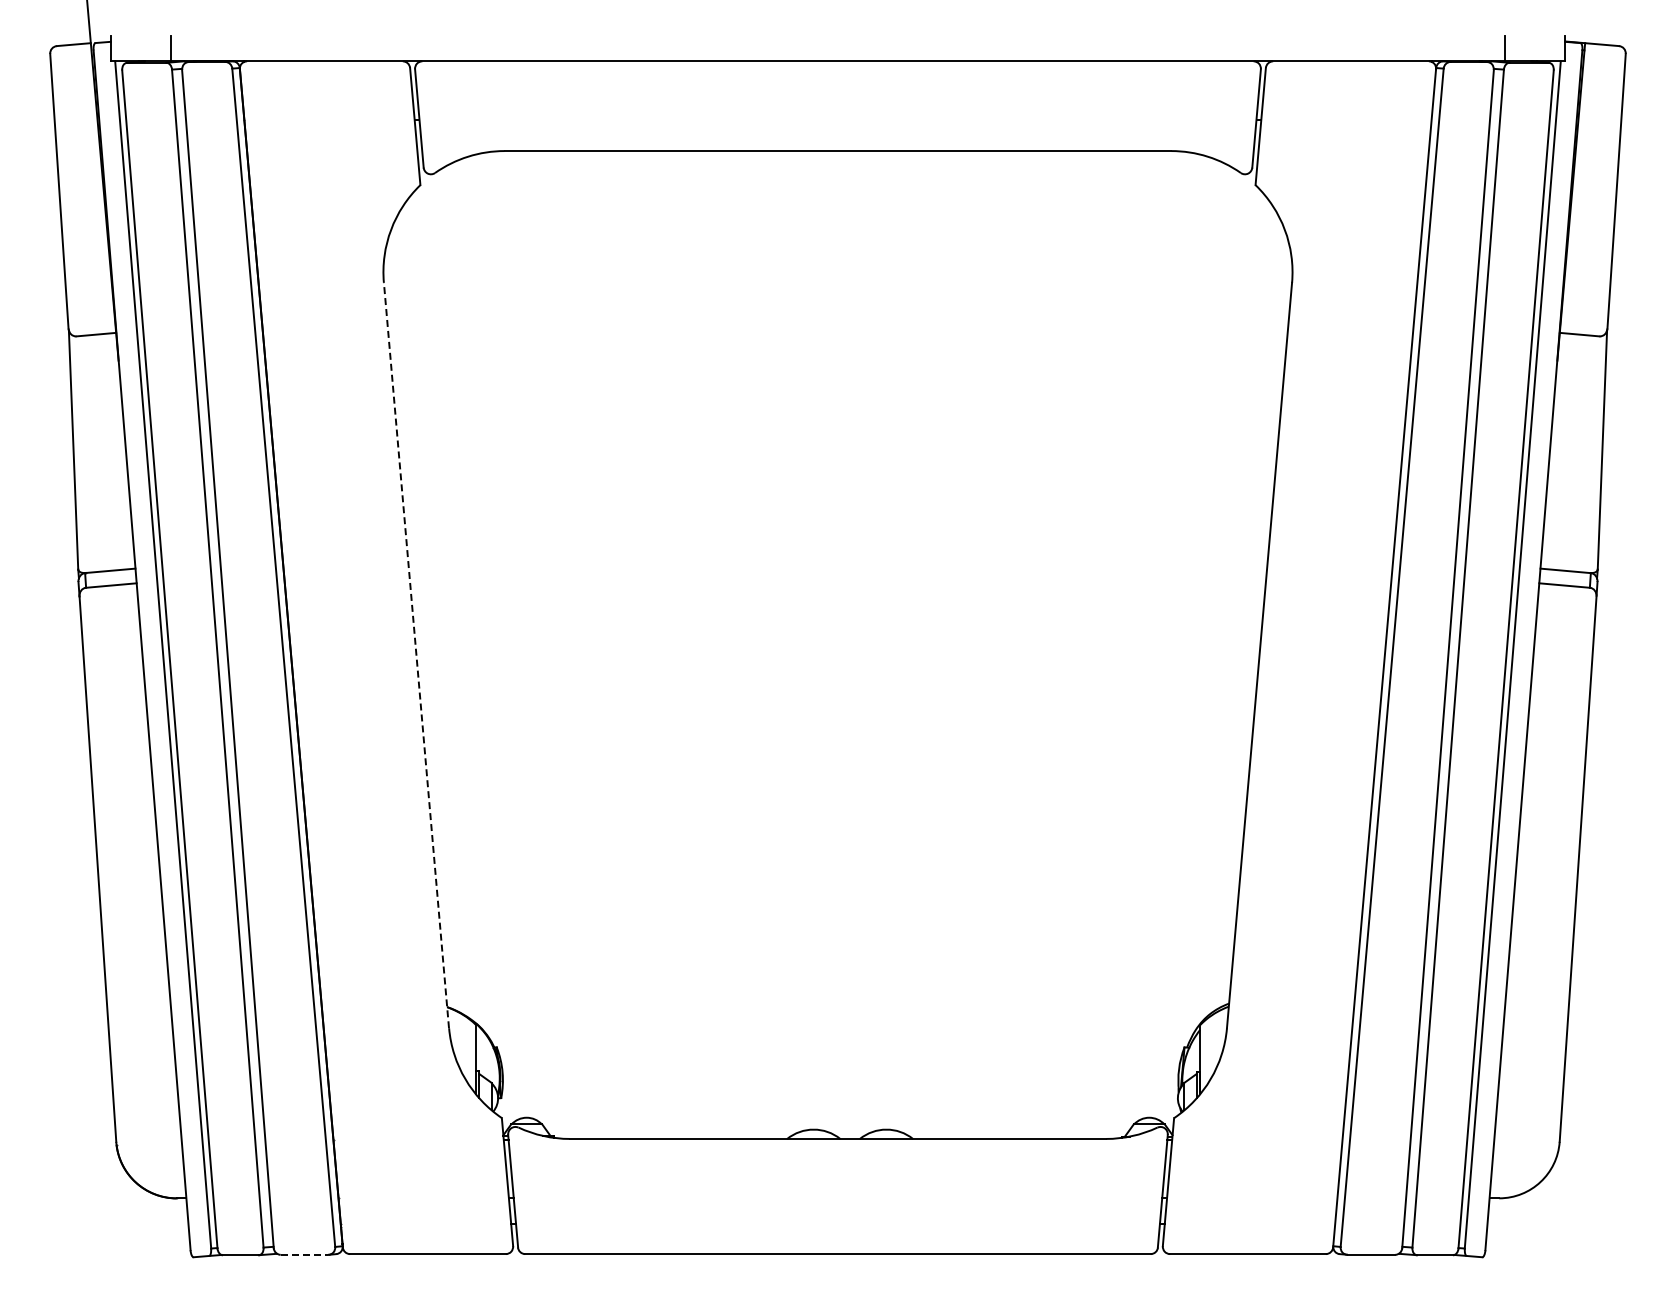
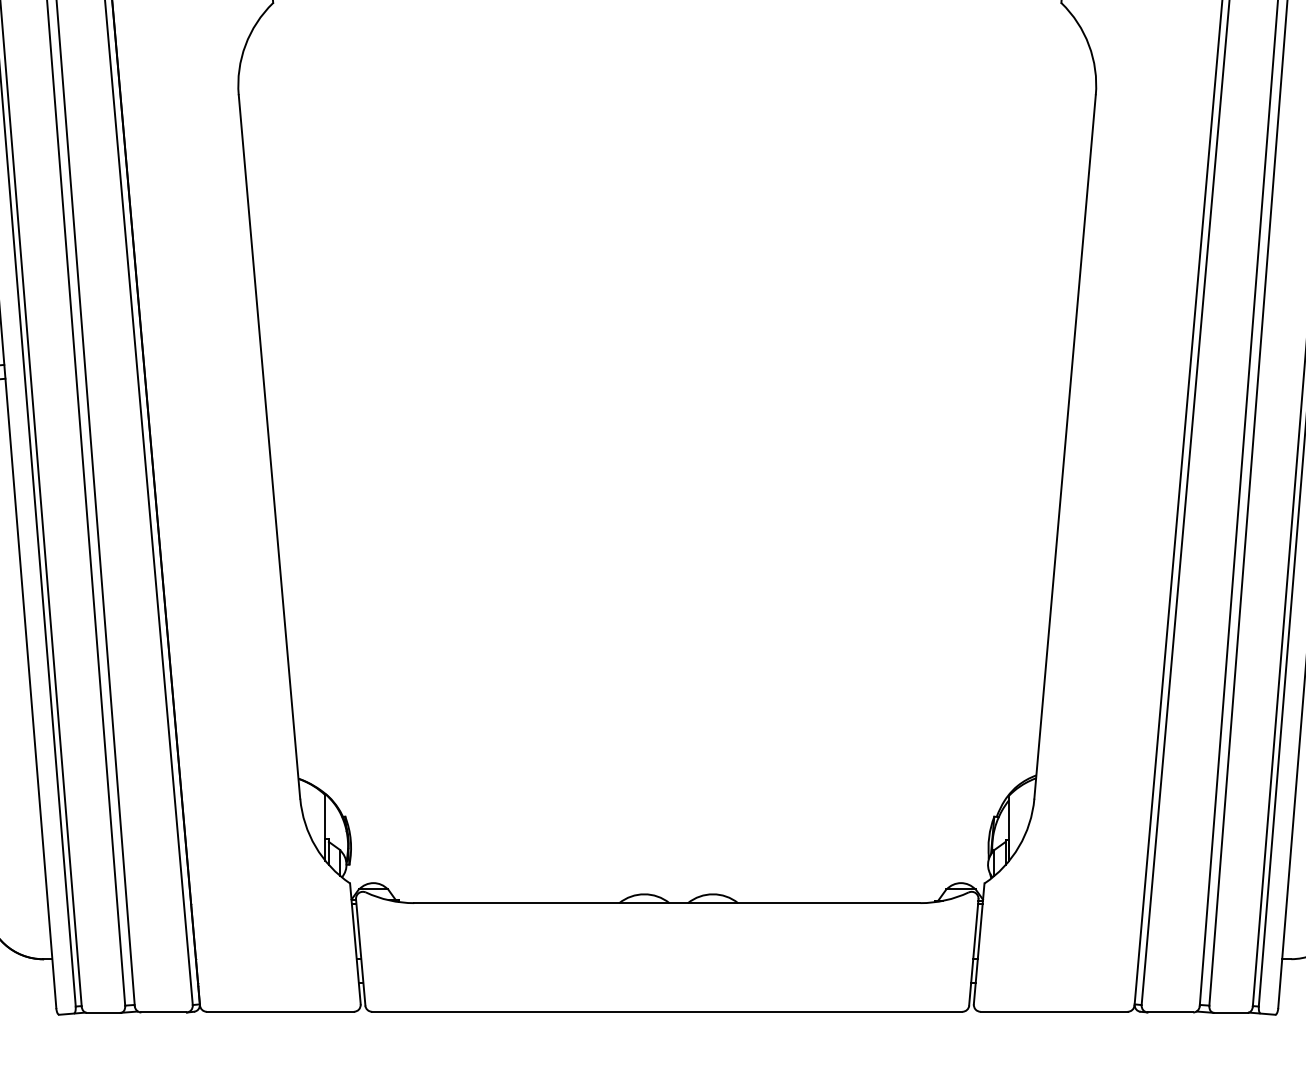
line: (416, 655) -> (269, 446), dashed -> solid
line: (304, 1254) -> (163, 1012), dashed -> solid

